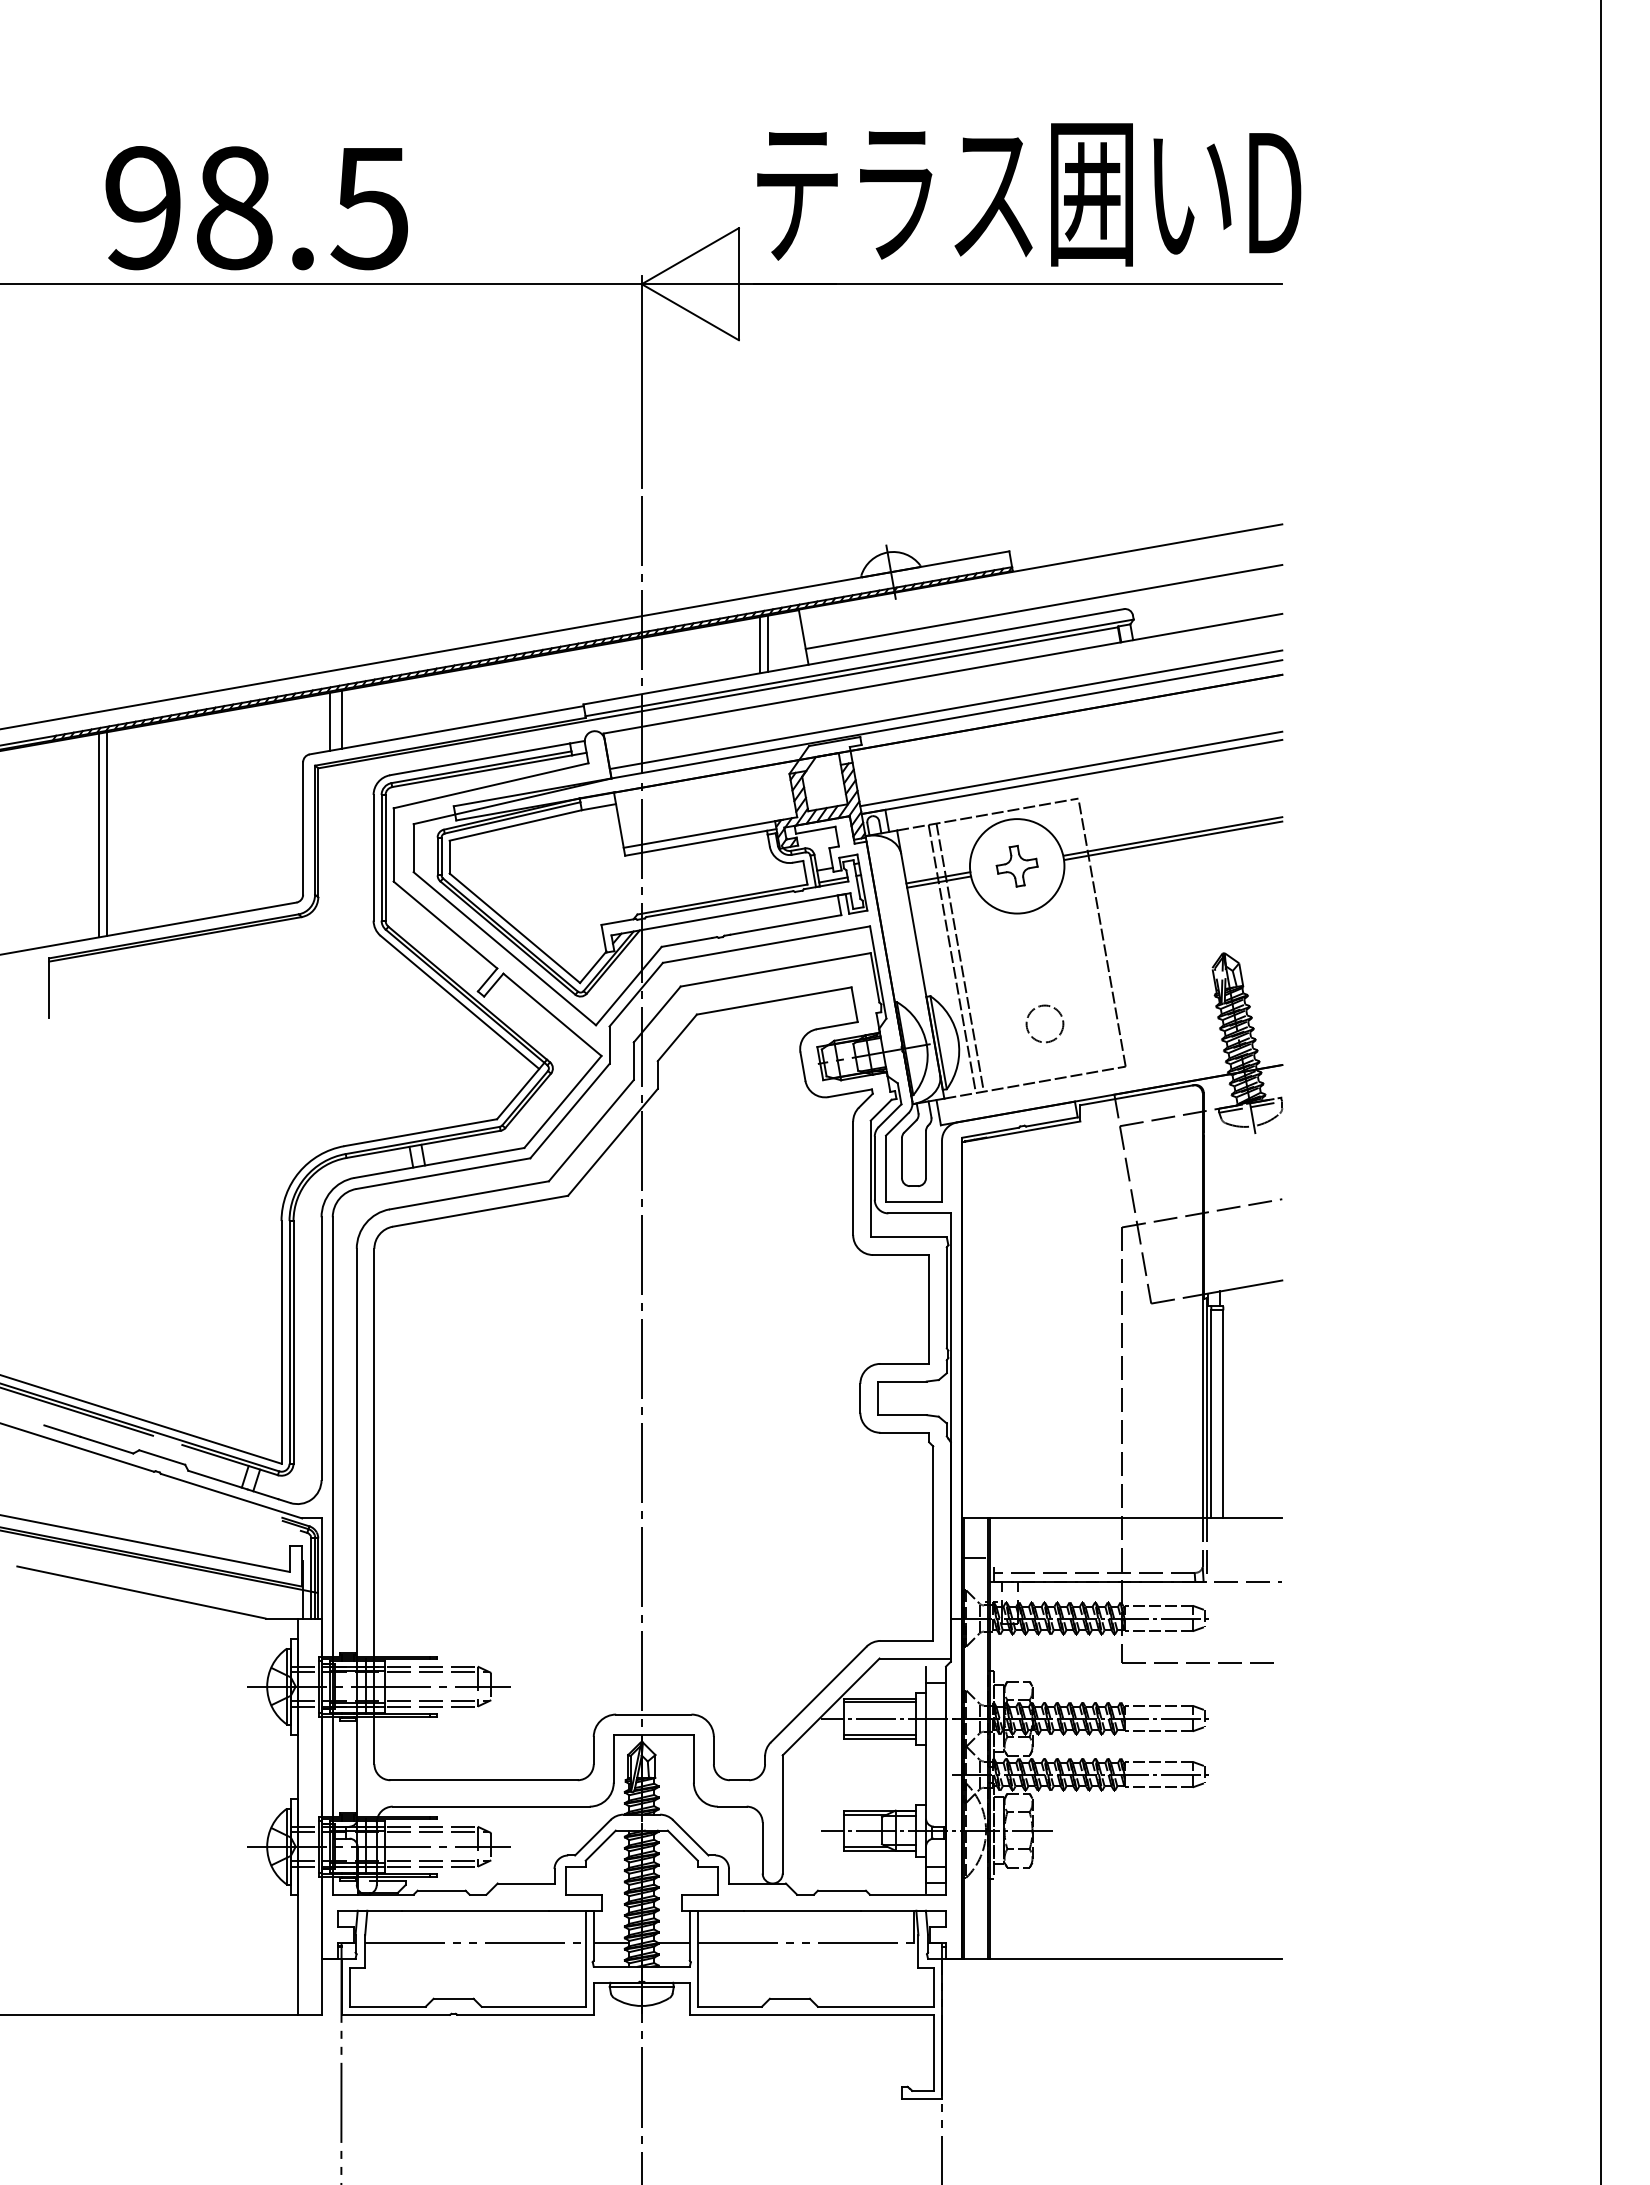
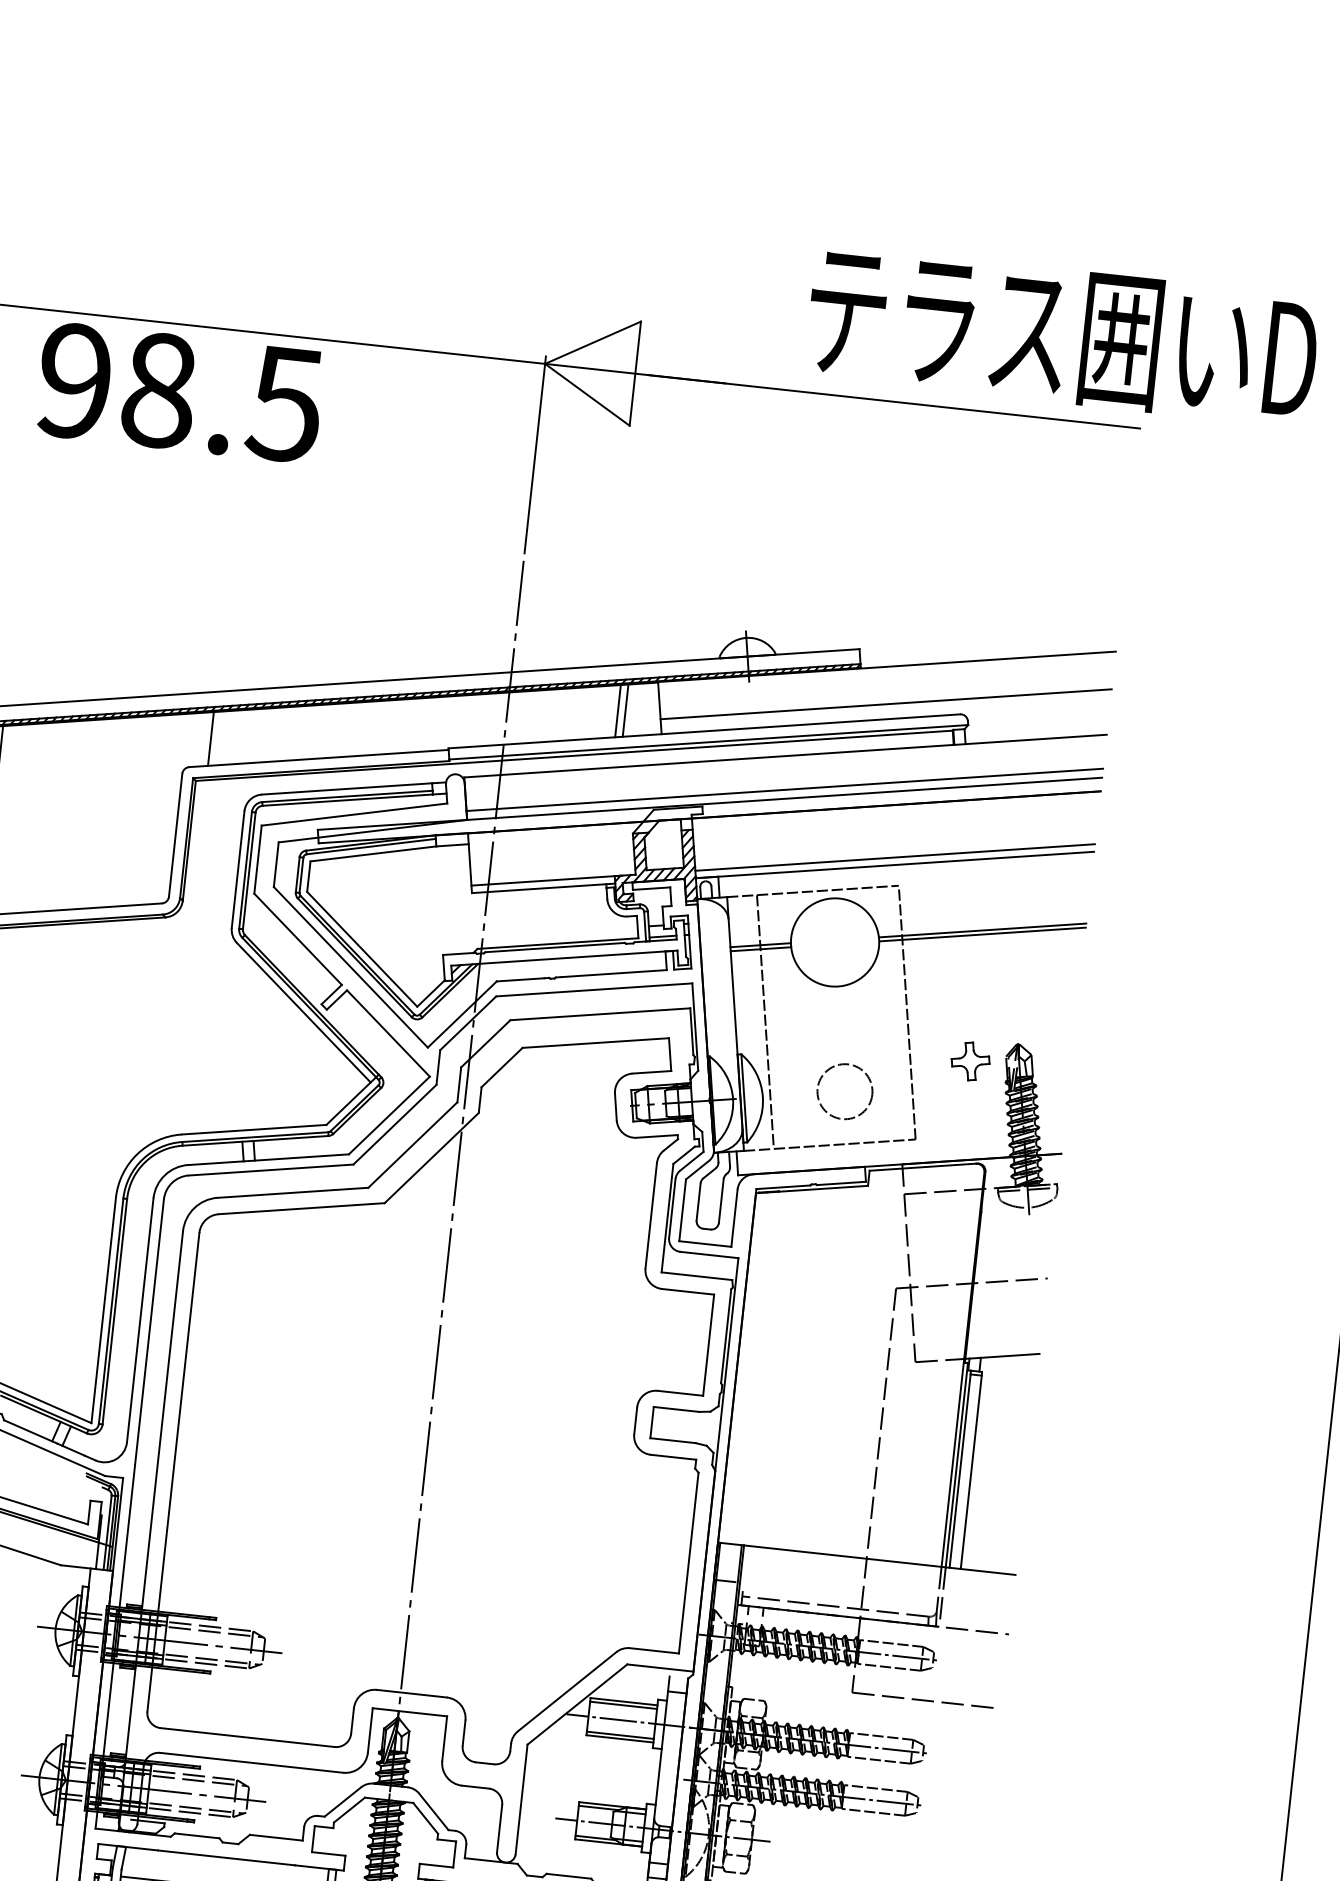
text: (1029, 194) -> (1062, 335), moved
text: (256, 208) -> (179, 393), moved
line: (341, 719) -> (222, 737), removed
part: (1016, 865) -> (970, 1060), moved
line: (959, 957) -> (772, 1021), removed
circle: (1044, 1023) -> (844, 1091), size x1.6

